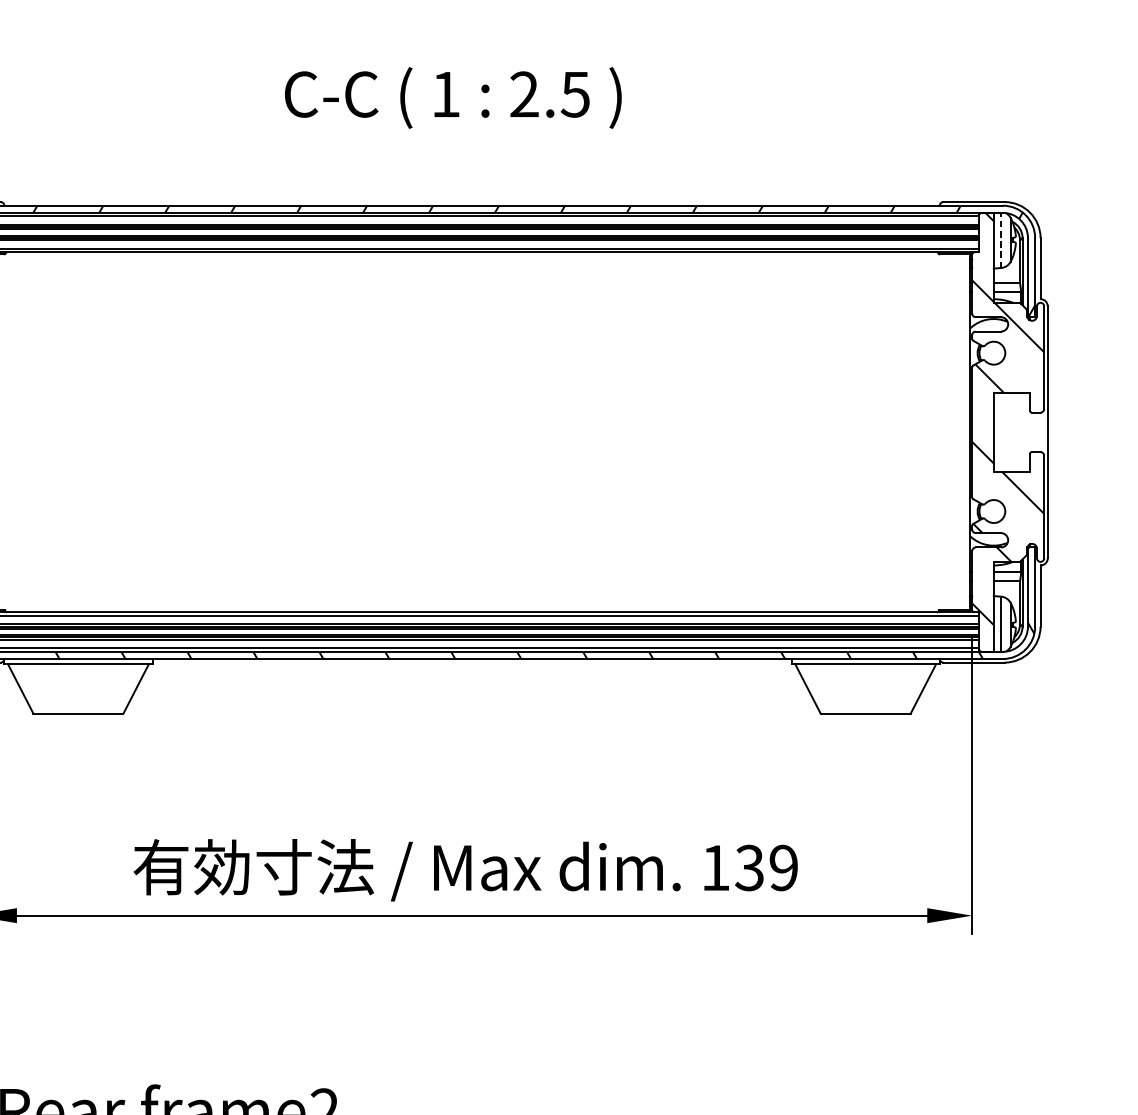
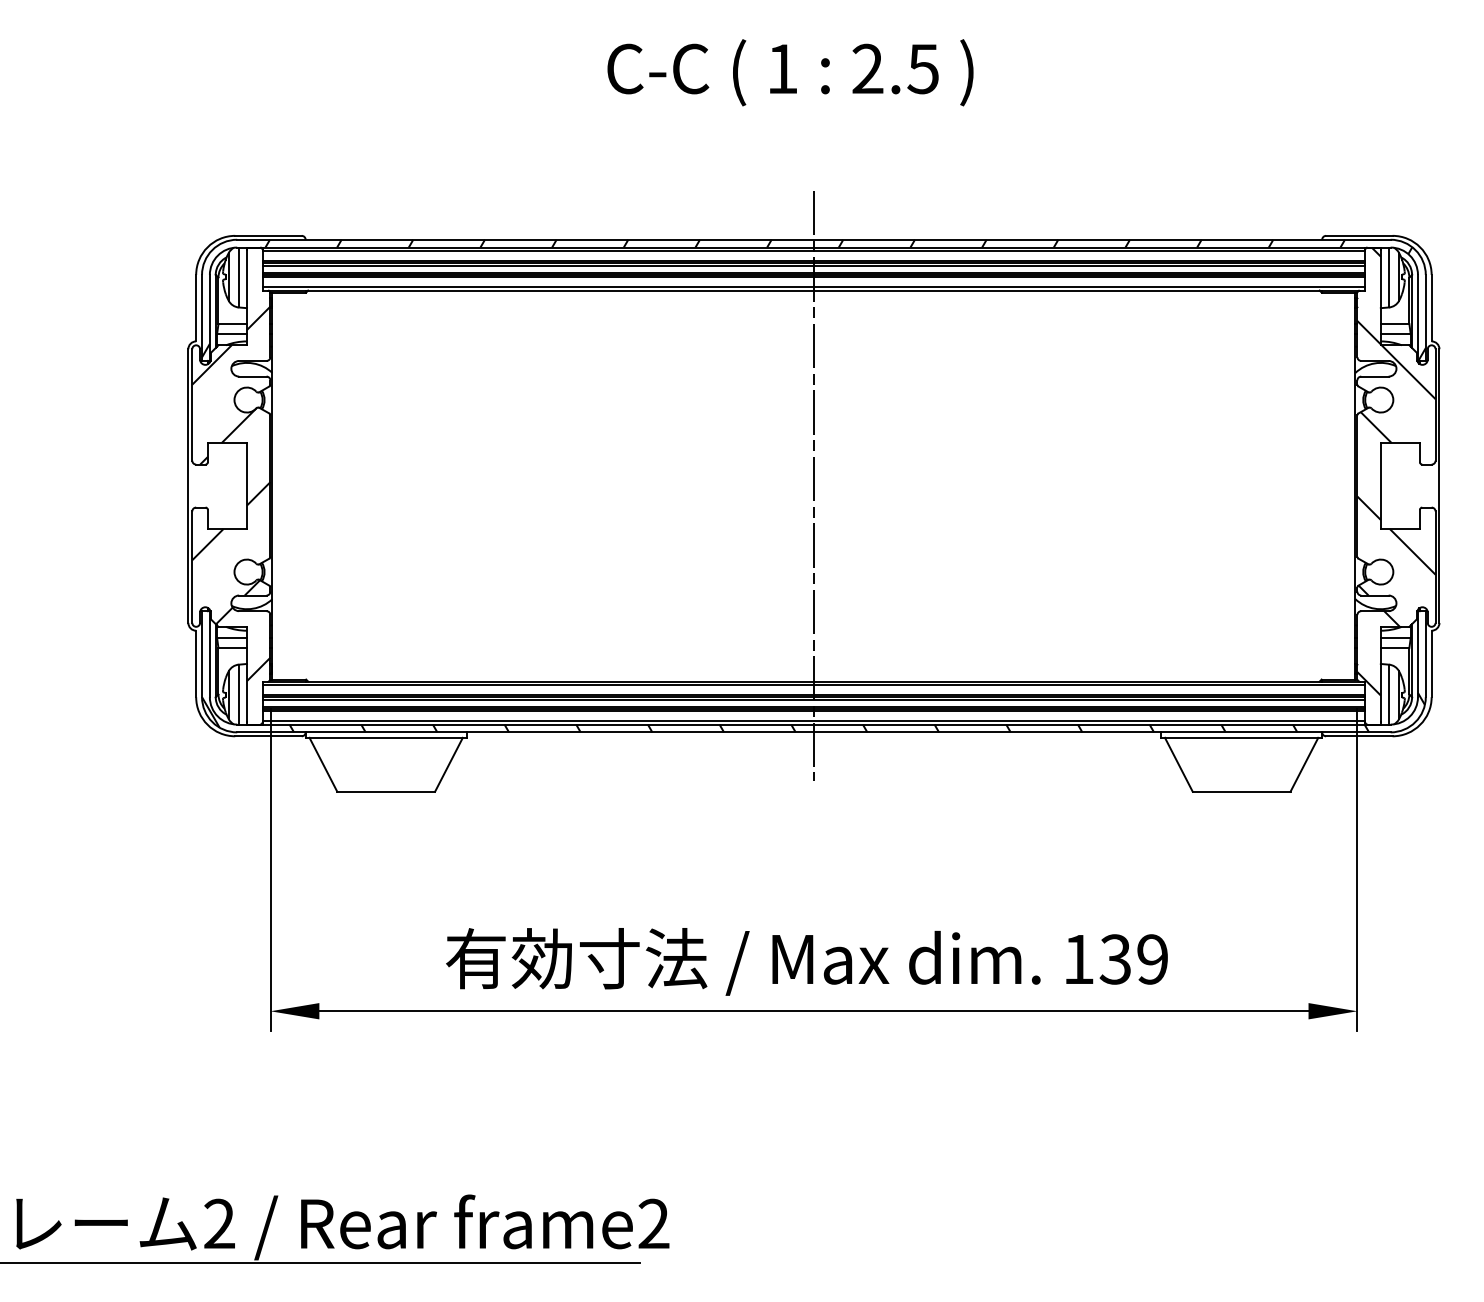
text: (453, 97) -> (790, 72), moved
line: (1001, 240) -> (1389, 277), dashed -> solid
line: (471, 431) -> (813, 485), added

